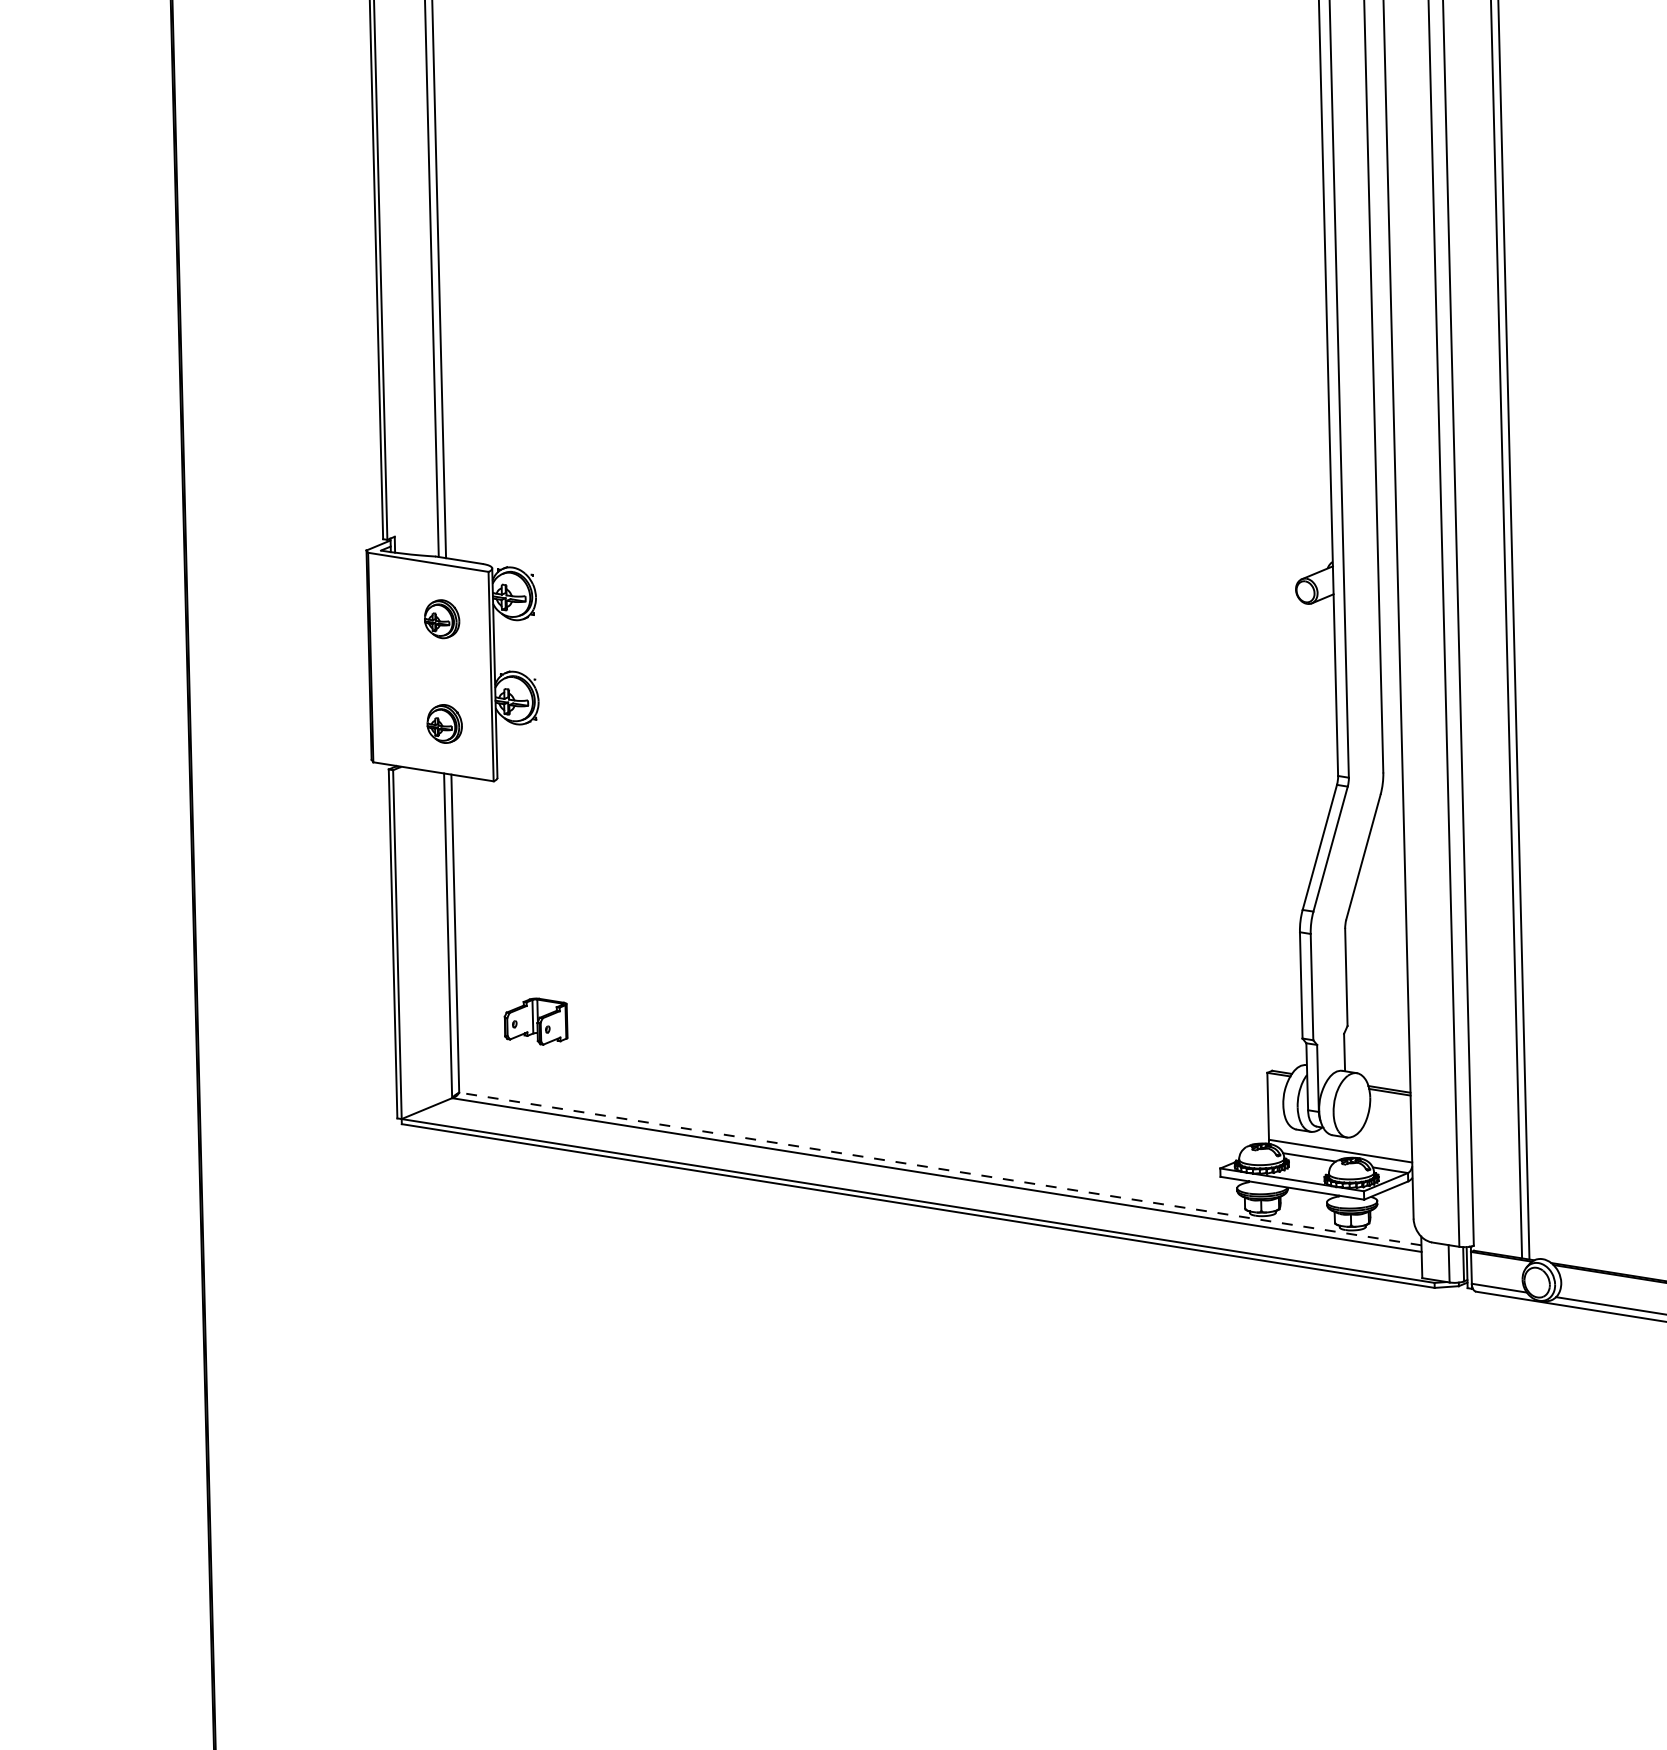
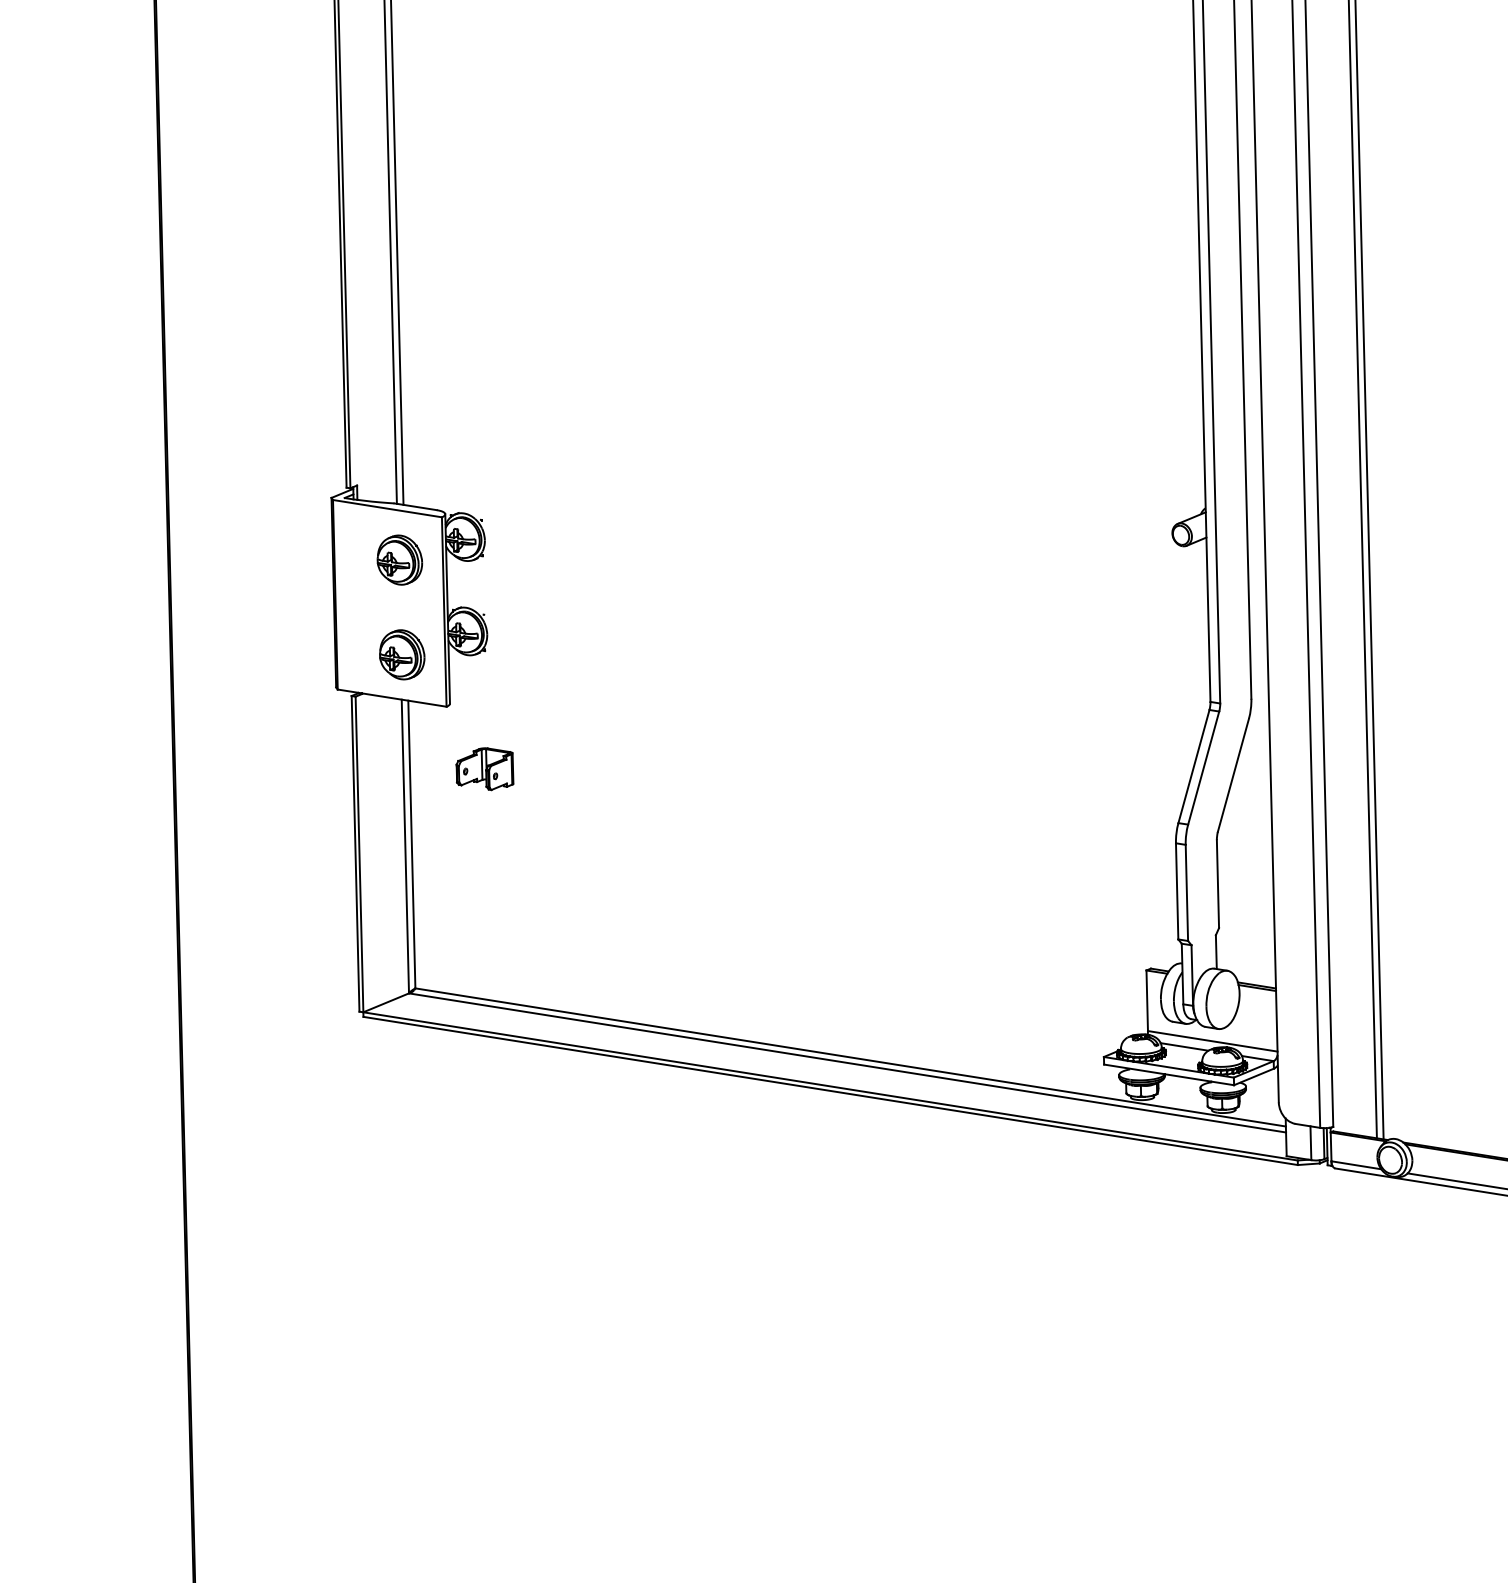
part: (441, 618) -> (399, 559), size x1.43
part: (444, 723) -> (402, 654), size x1.43
part: (535, 1022) -> (484, 769), moved
line: (940, 1169) -> (850, 1057), dashed -> solid

